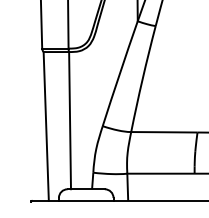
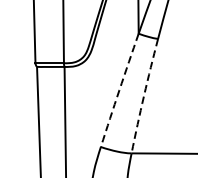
arc: (119, 73) -> (118, 90), solid -> dashed
arc: (142, 78) -> (143, 95), solid -> dashed

